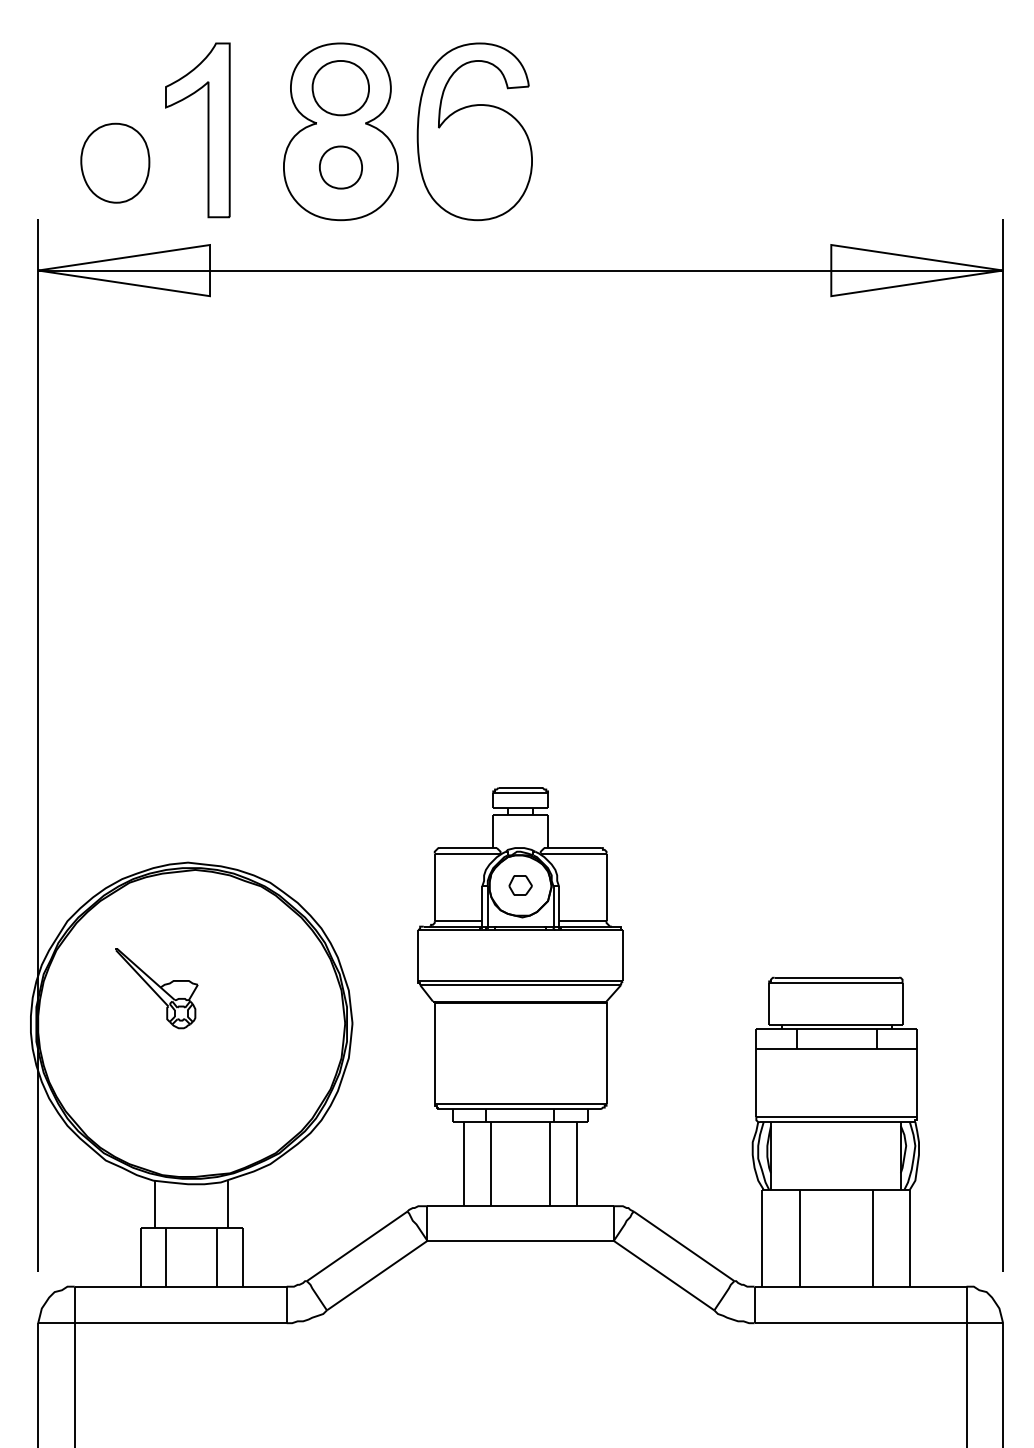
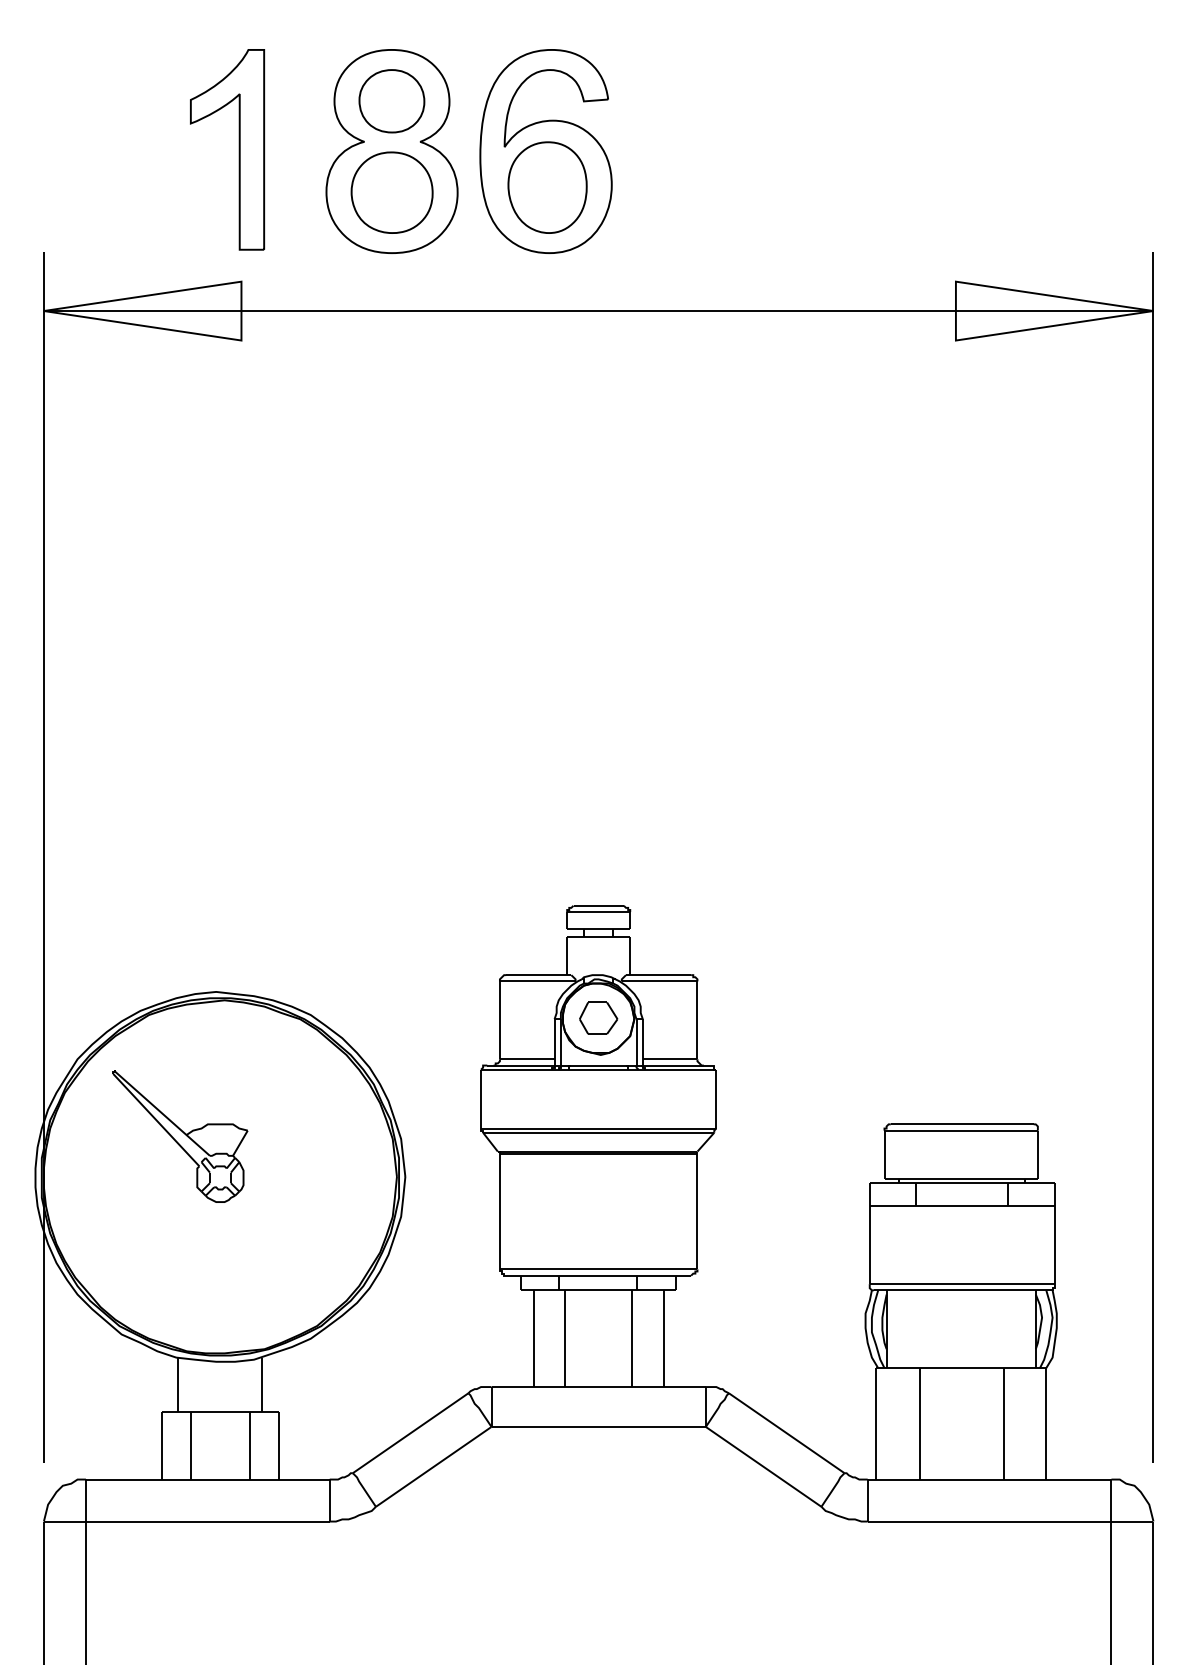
part: (115, 163) -> (547, 187), moved
part: (340, 167) -> (391, 192), size x1.67
part: (520, 884) -> (598, 1017), size x1.43
part: (156, 988) -> (180, 1136), size x1.43

